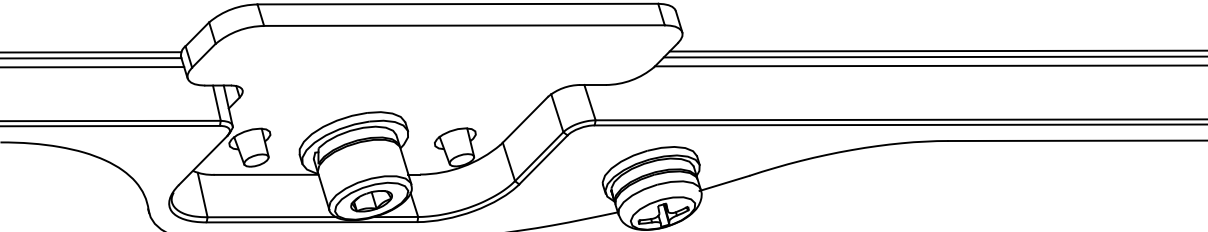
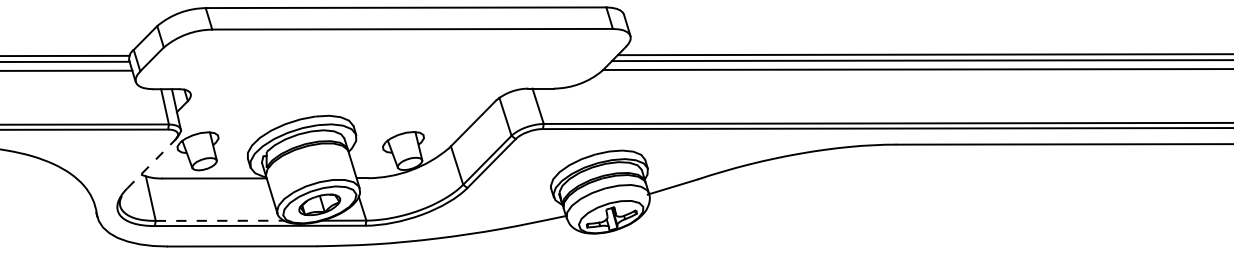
line: (203, 159) -> (151, 163), solid -> dashed
line: (272, 216) -> (220, 220), solid -> dashed

